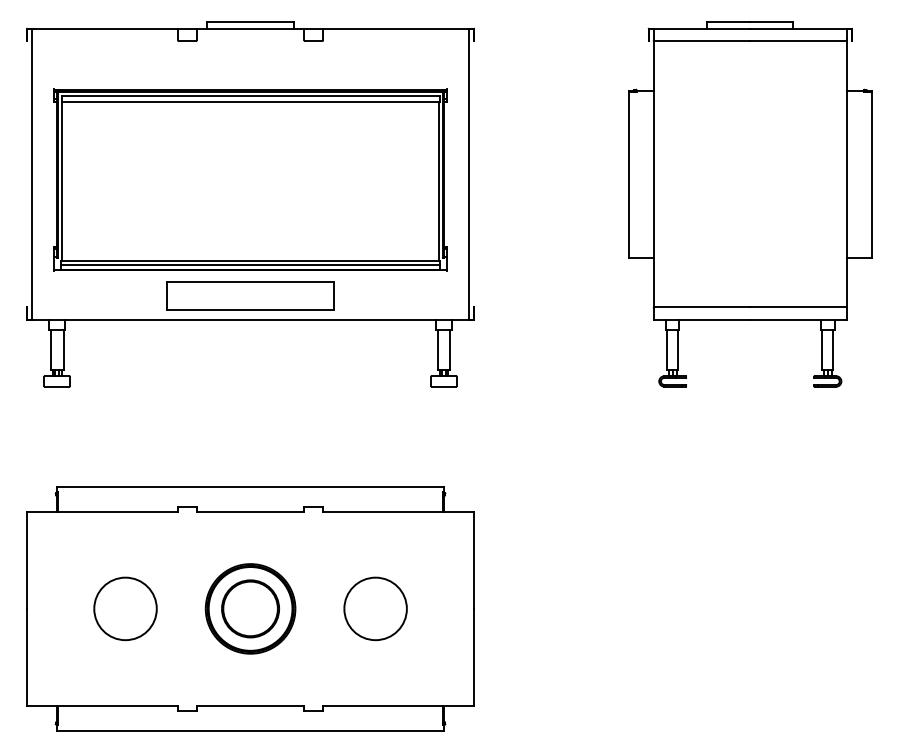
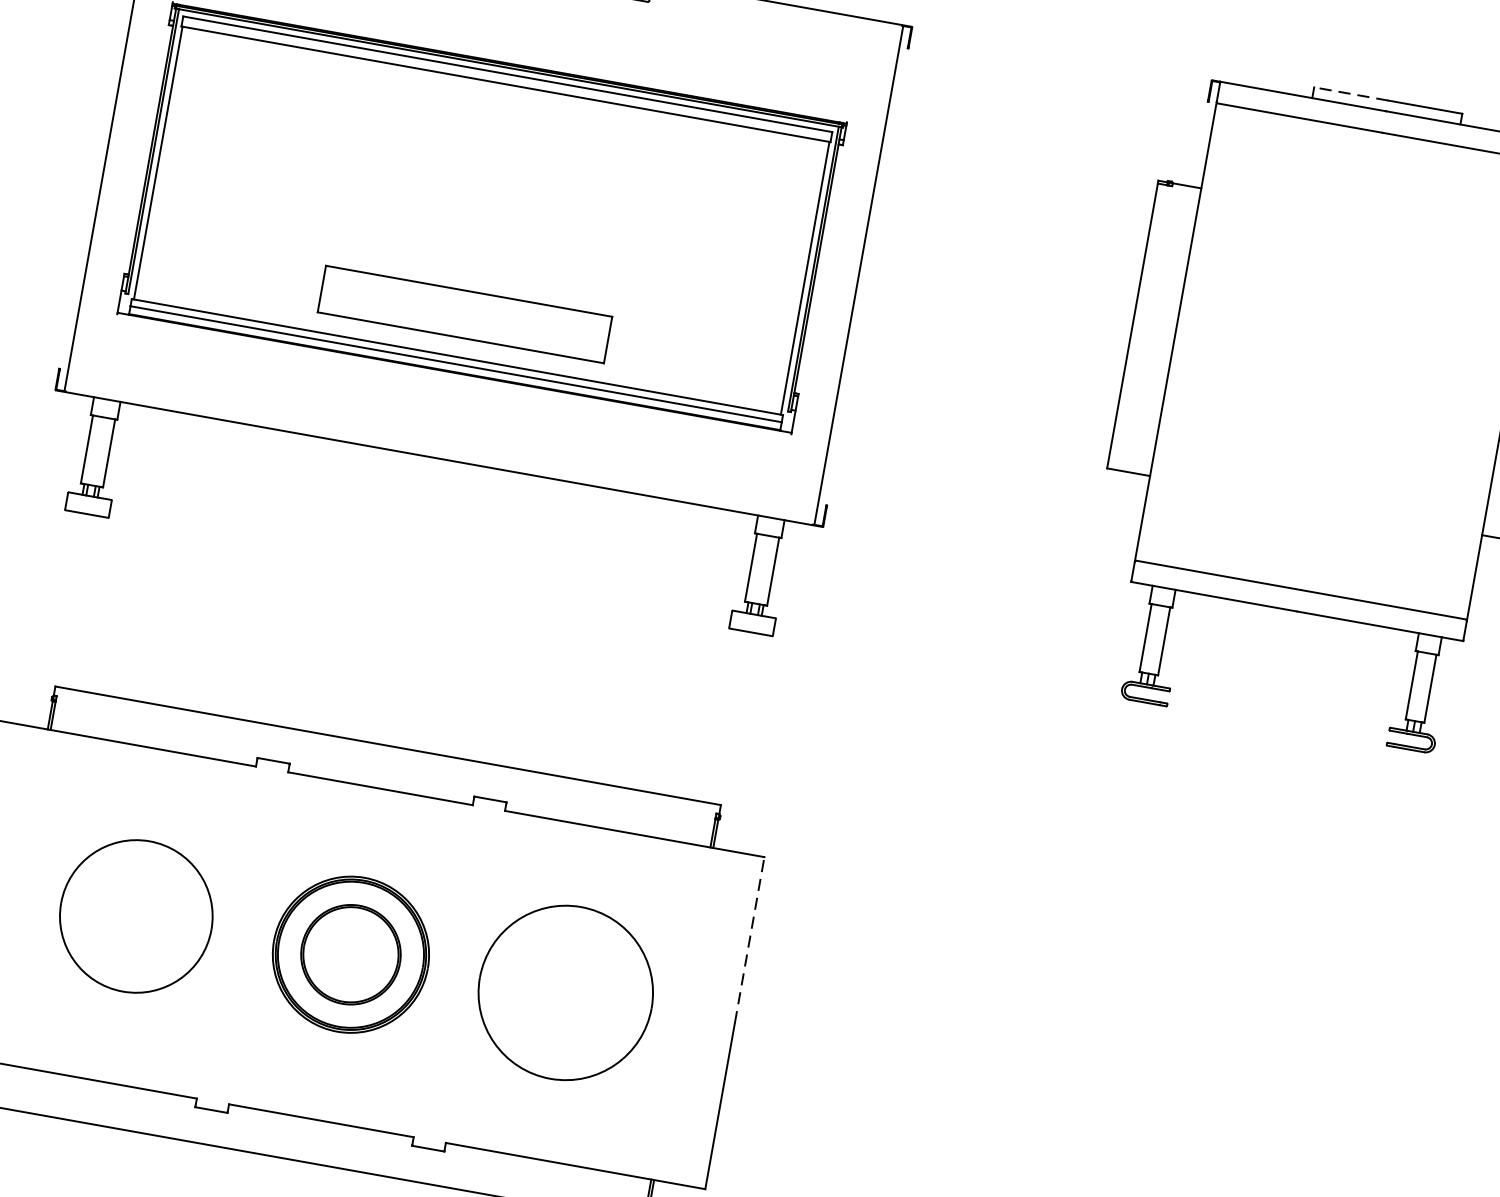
line: (728, 22) -> (1350, 94), solid -> dashed
part: (250, 295) -> (465, 313), moved
line: (474, 560) -> (750, 940), solid -> dashed
part: (125, 608) -> (136, 915), size x1.4
part: (375, 608) -> (565, 992), size x1.6

